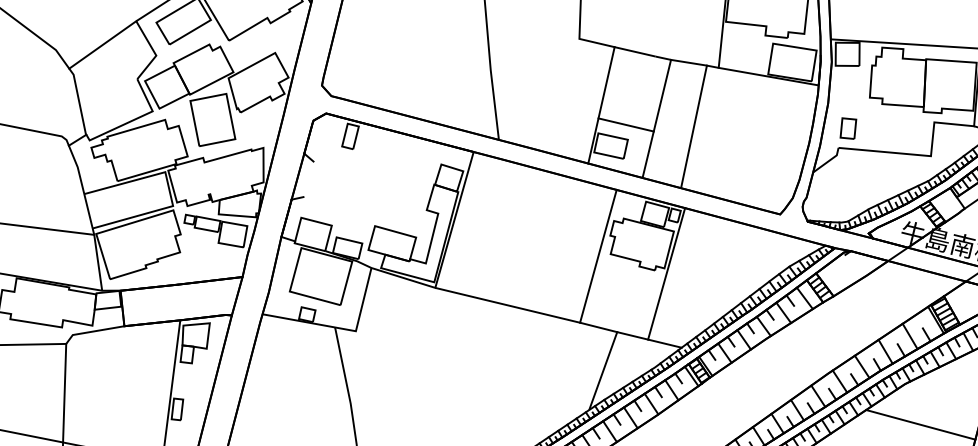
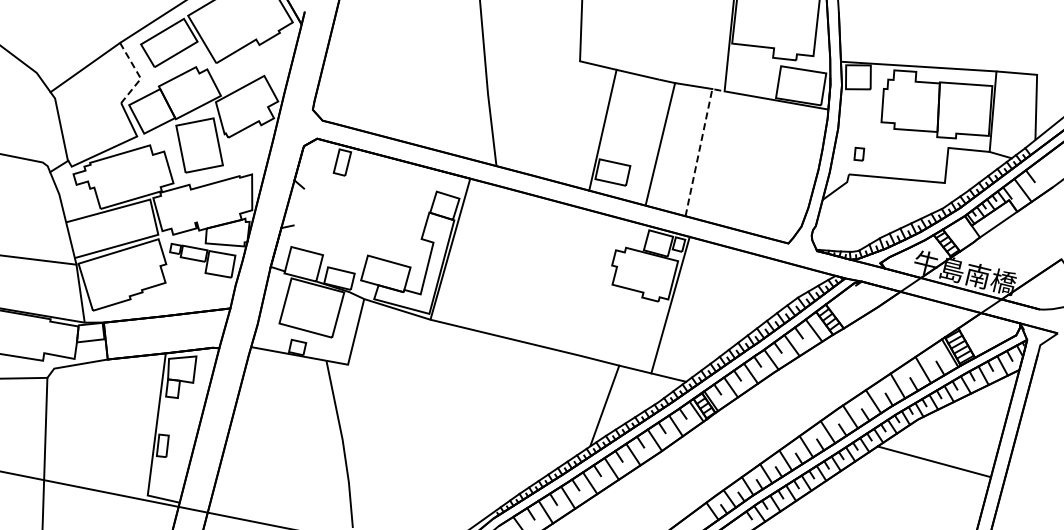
line: (154, 52) -> (138, 75), solid -> dashed
line: (695, 120) -> (700, 145), solid -> dashed
line: (626, 124) -> (628, 150), removed
part: (848, 127) -> (859, 153), size x0.6
line: (598, 255) -> (599, 286), removed

